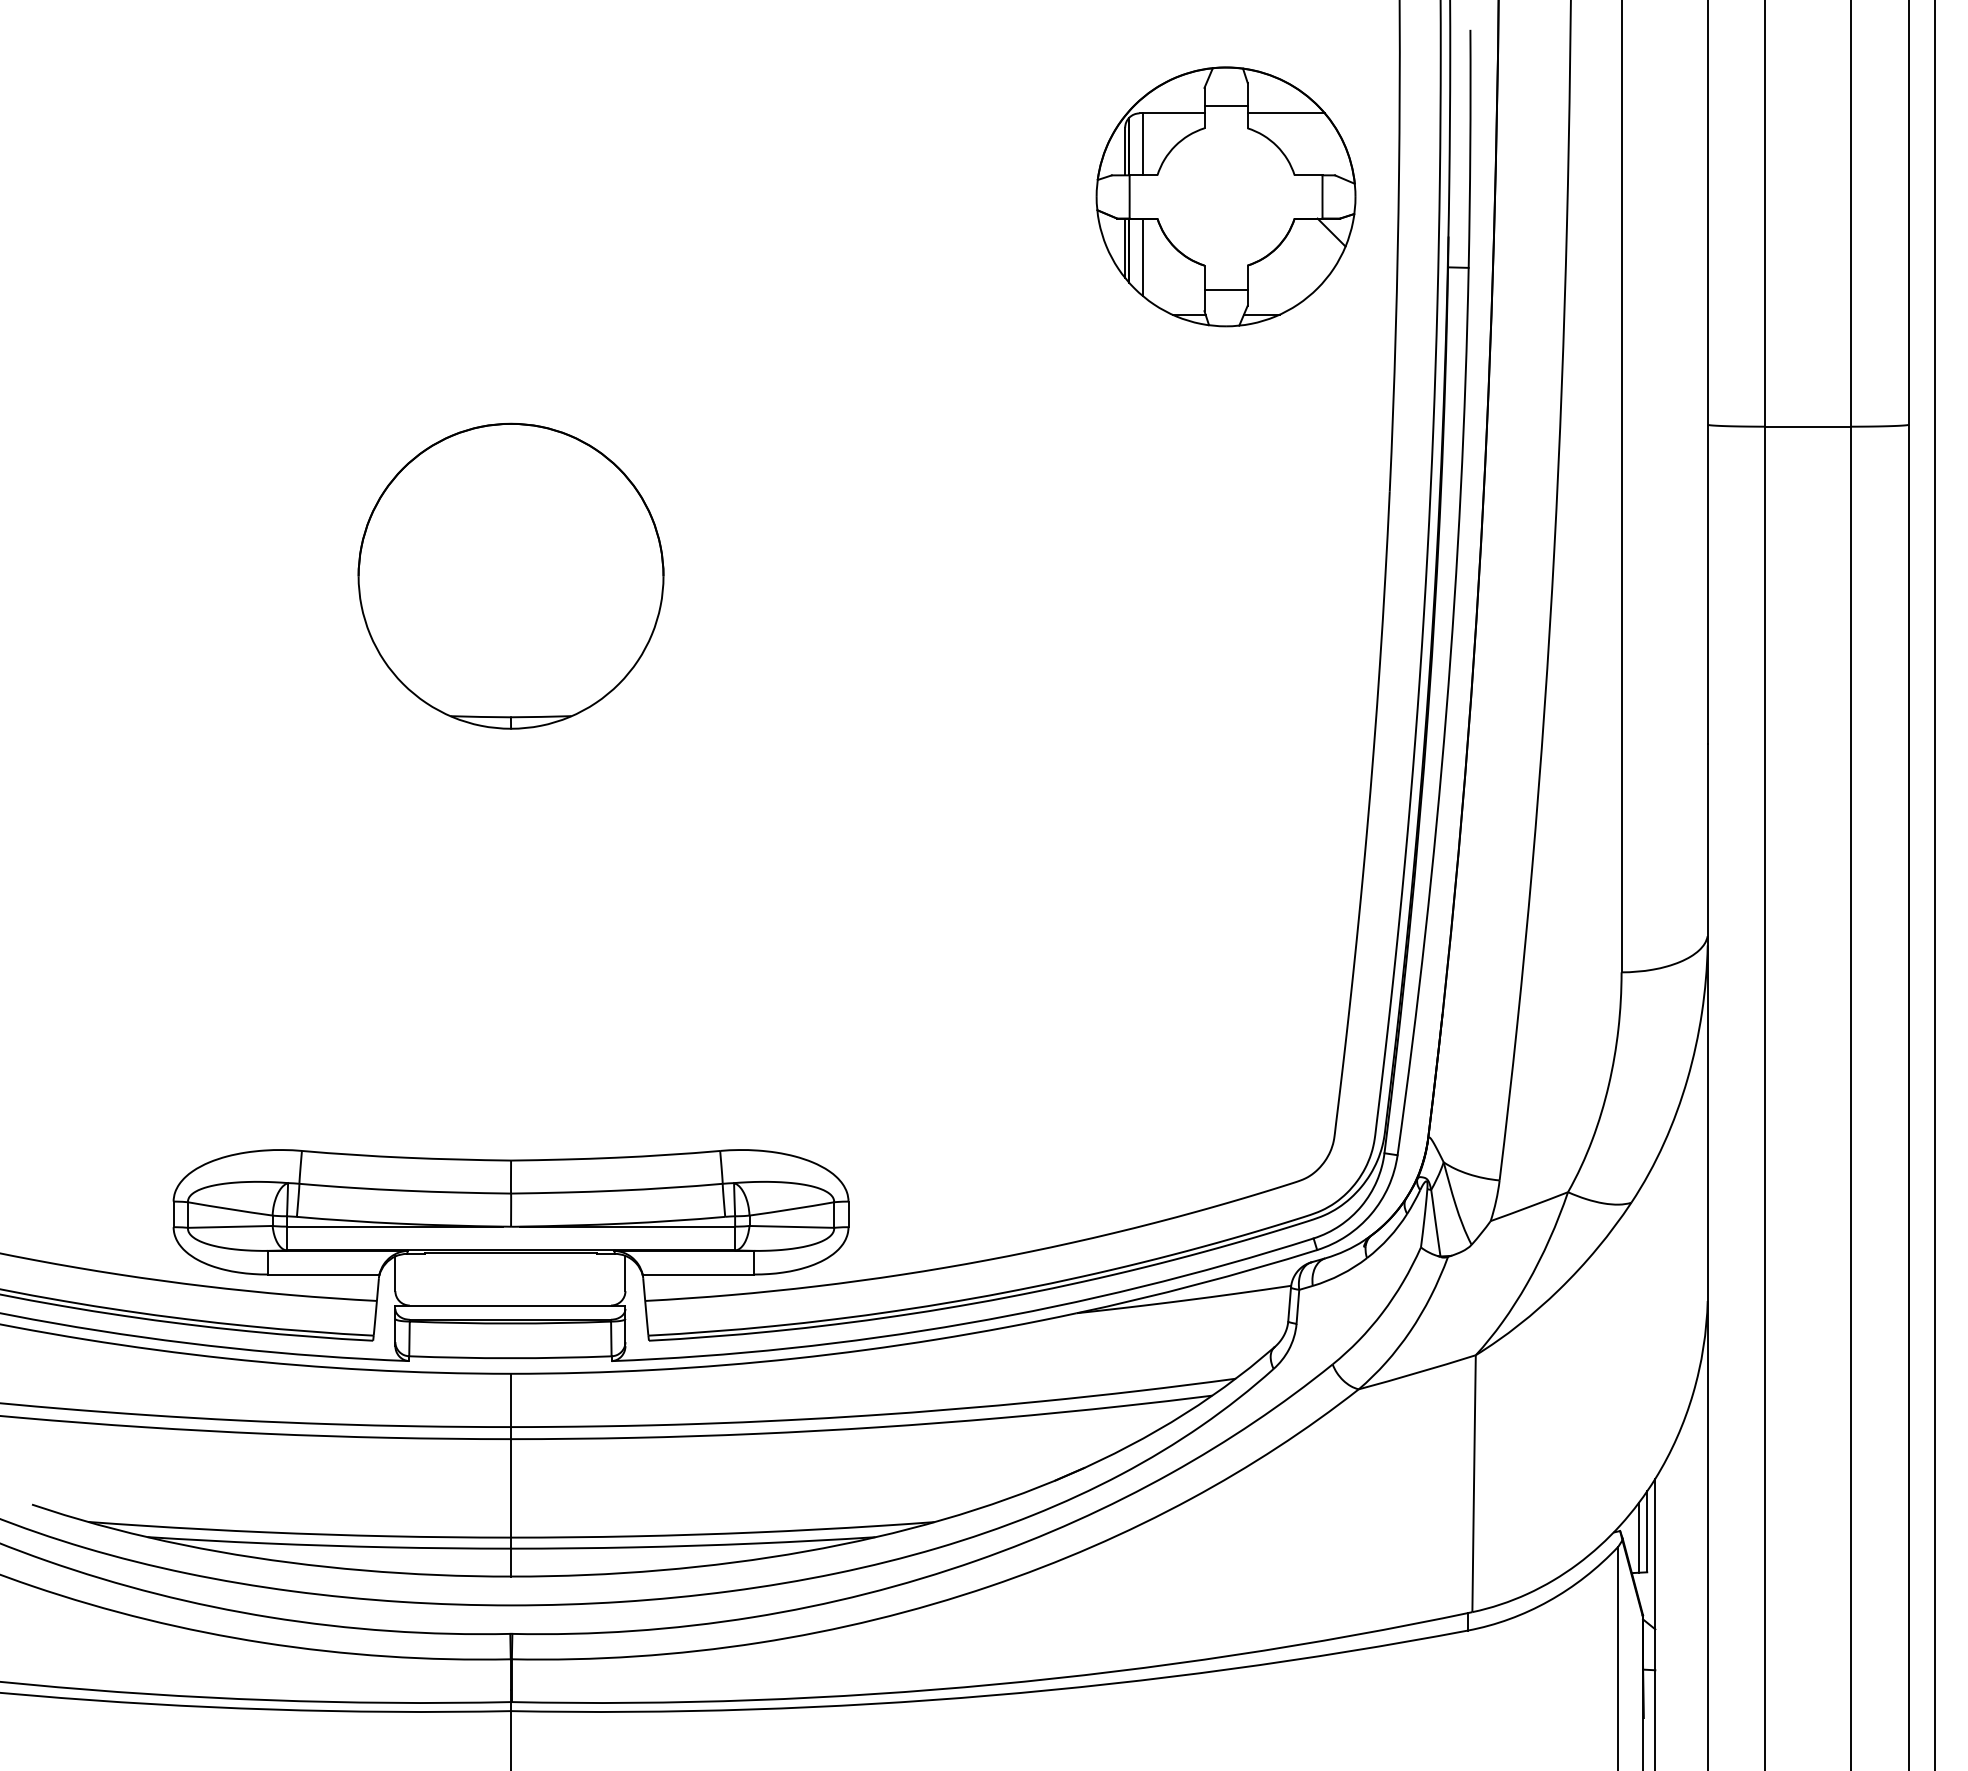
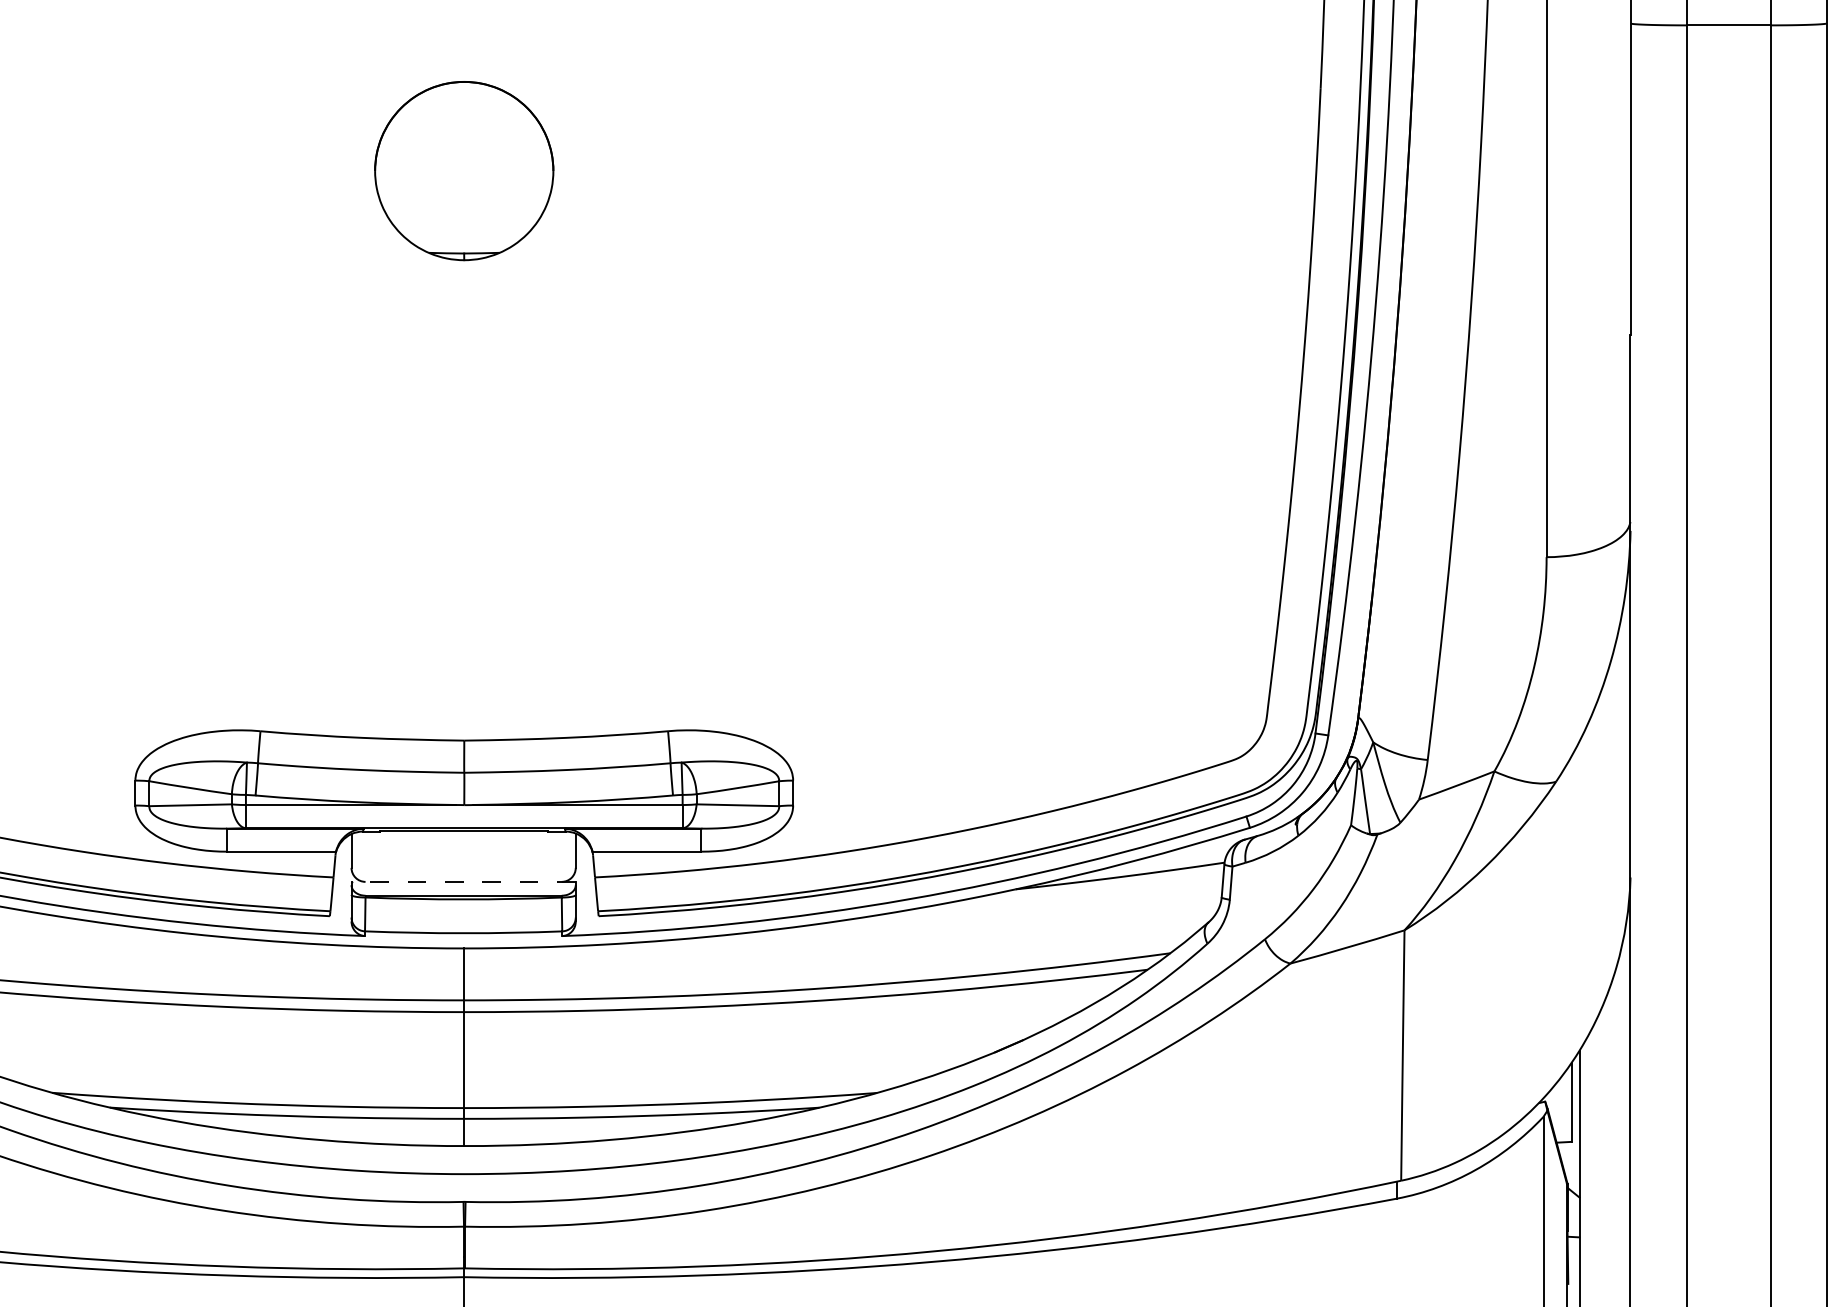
part: (510, 575) -> (463, 170), size x0.6
line: (509, 1305) -> (462, 881), solid -> dashed
line: (1638, 1537) -> (1563, 1107), removed

